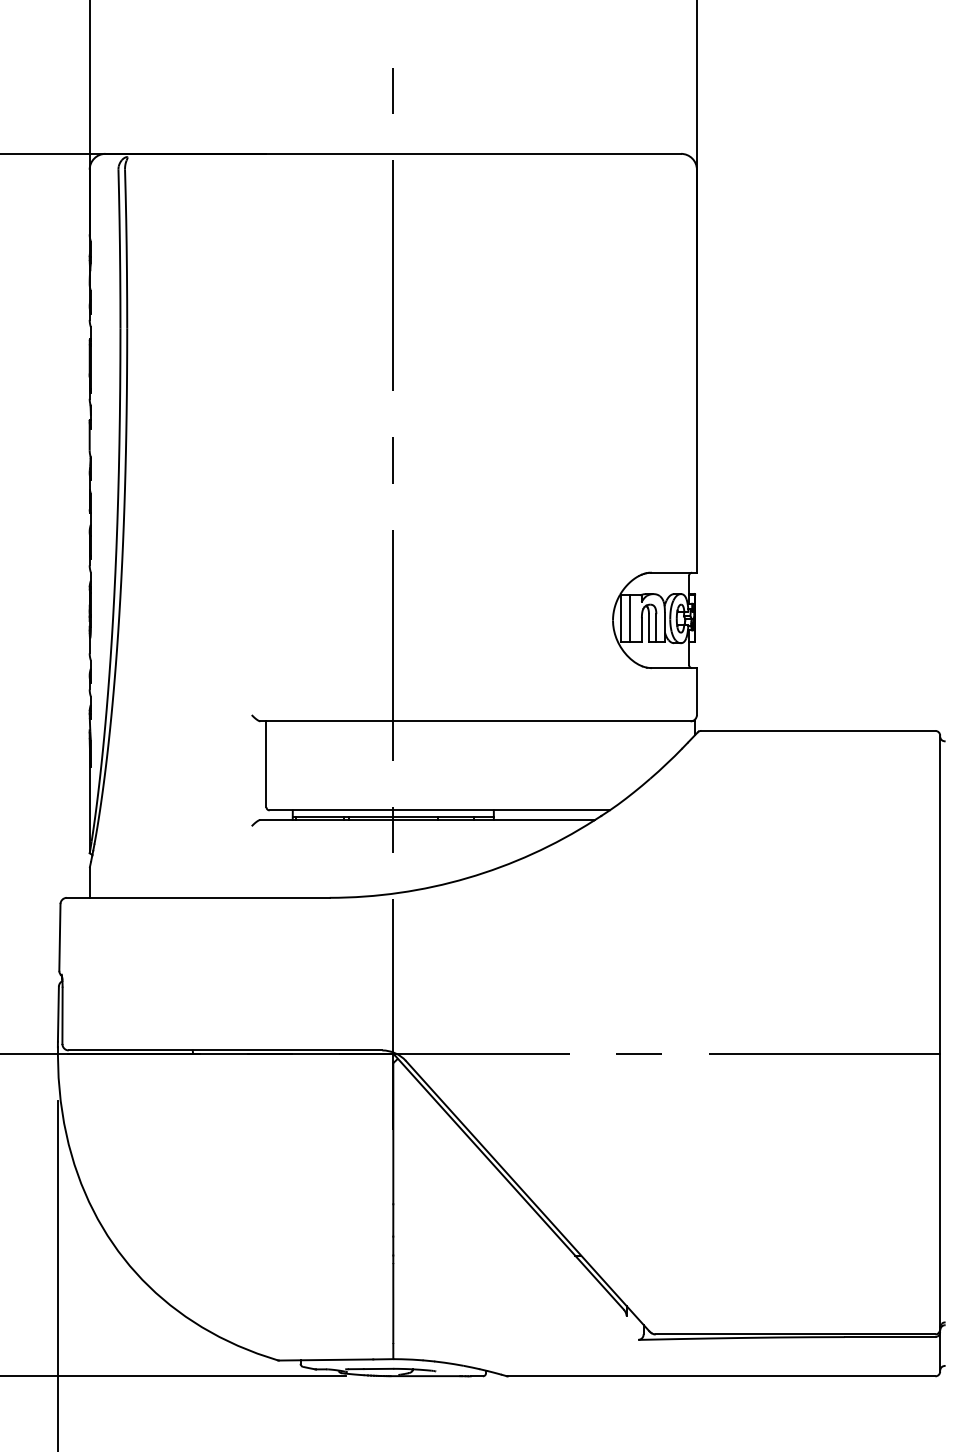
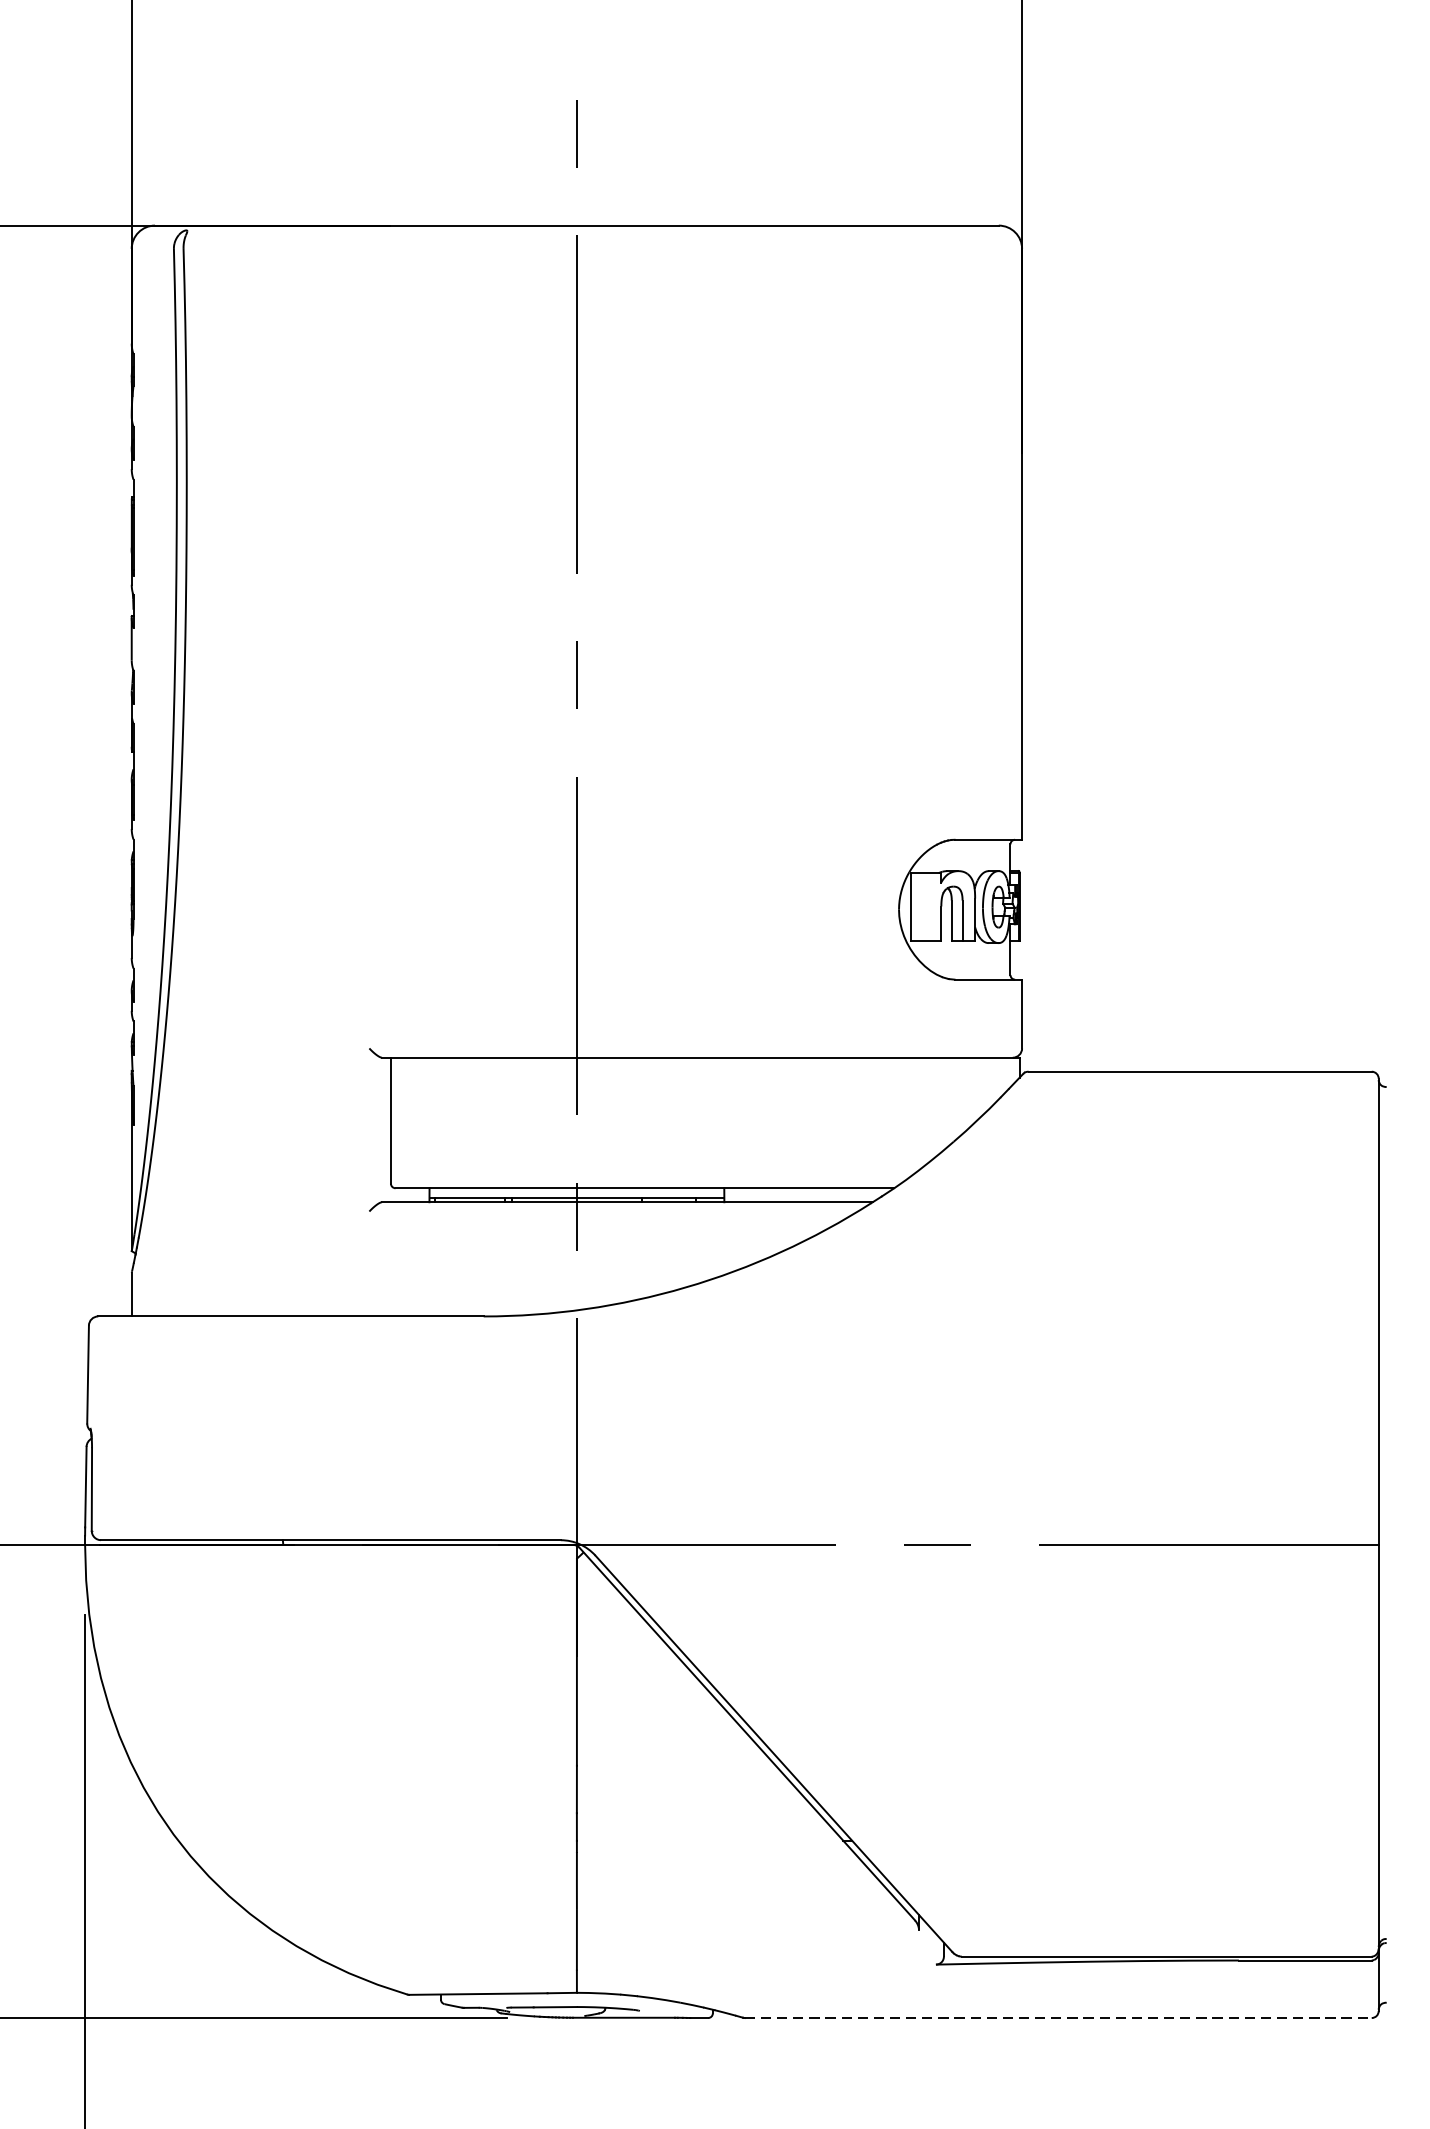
line: (629, 618) -> (923, 906), removed
line: (721, 1376) -> (1058, 2018), solid -> dashed

